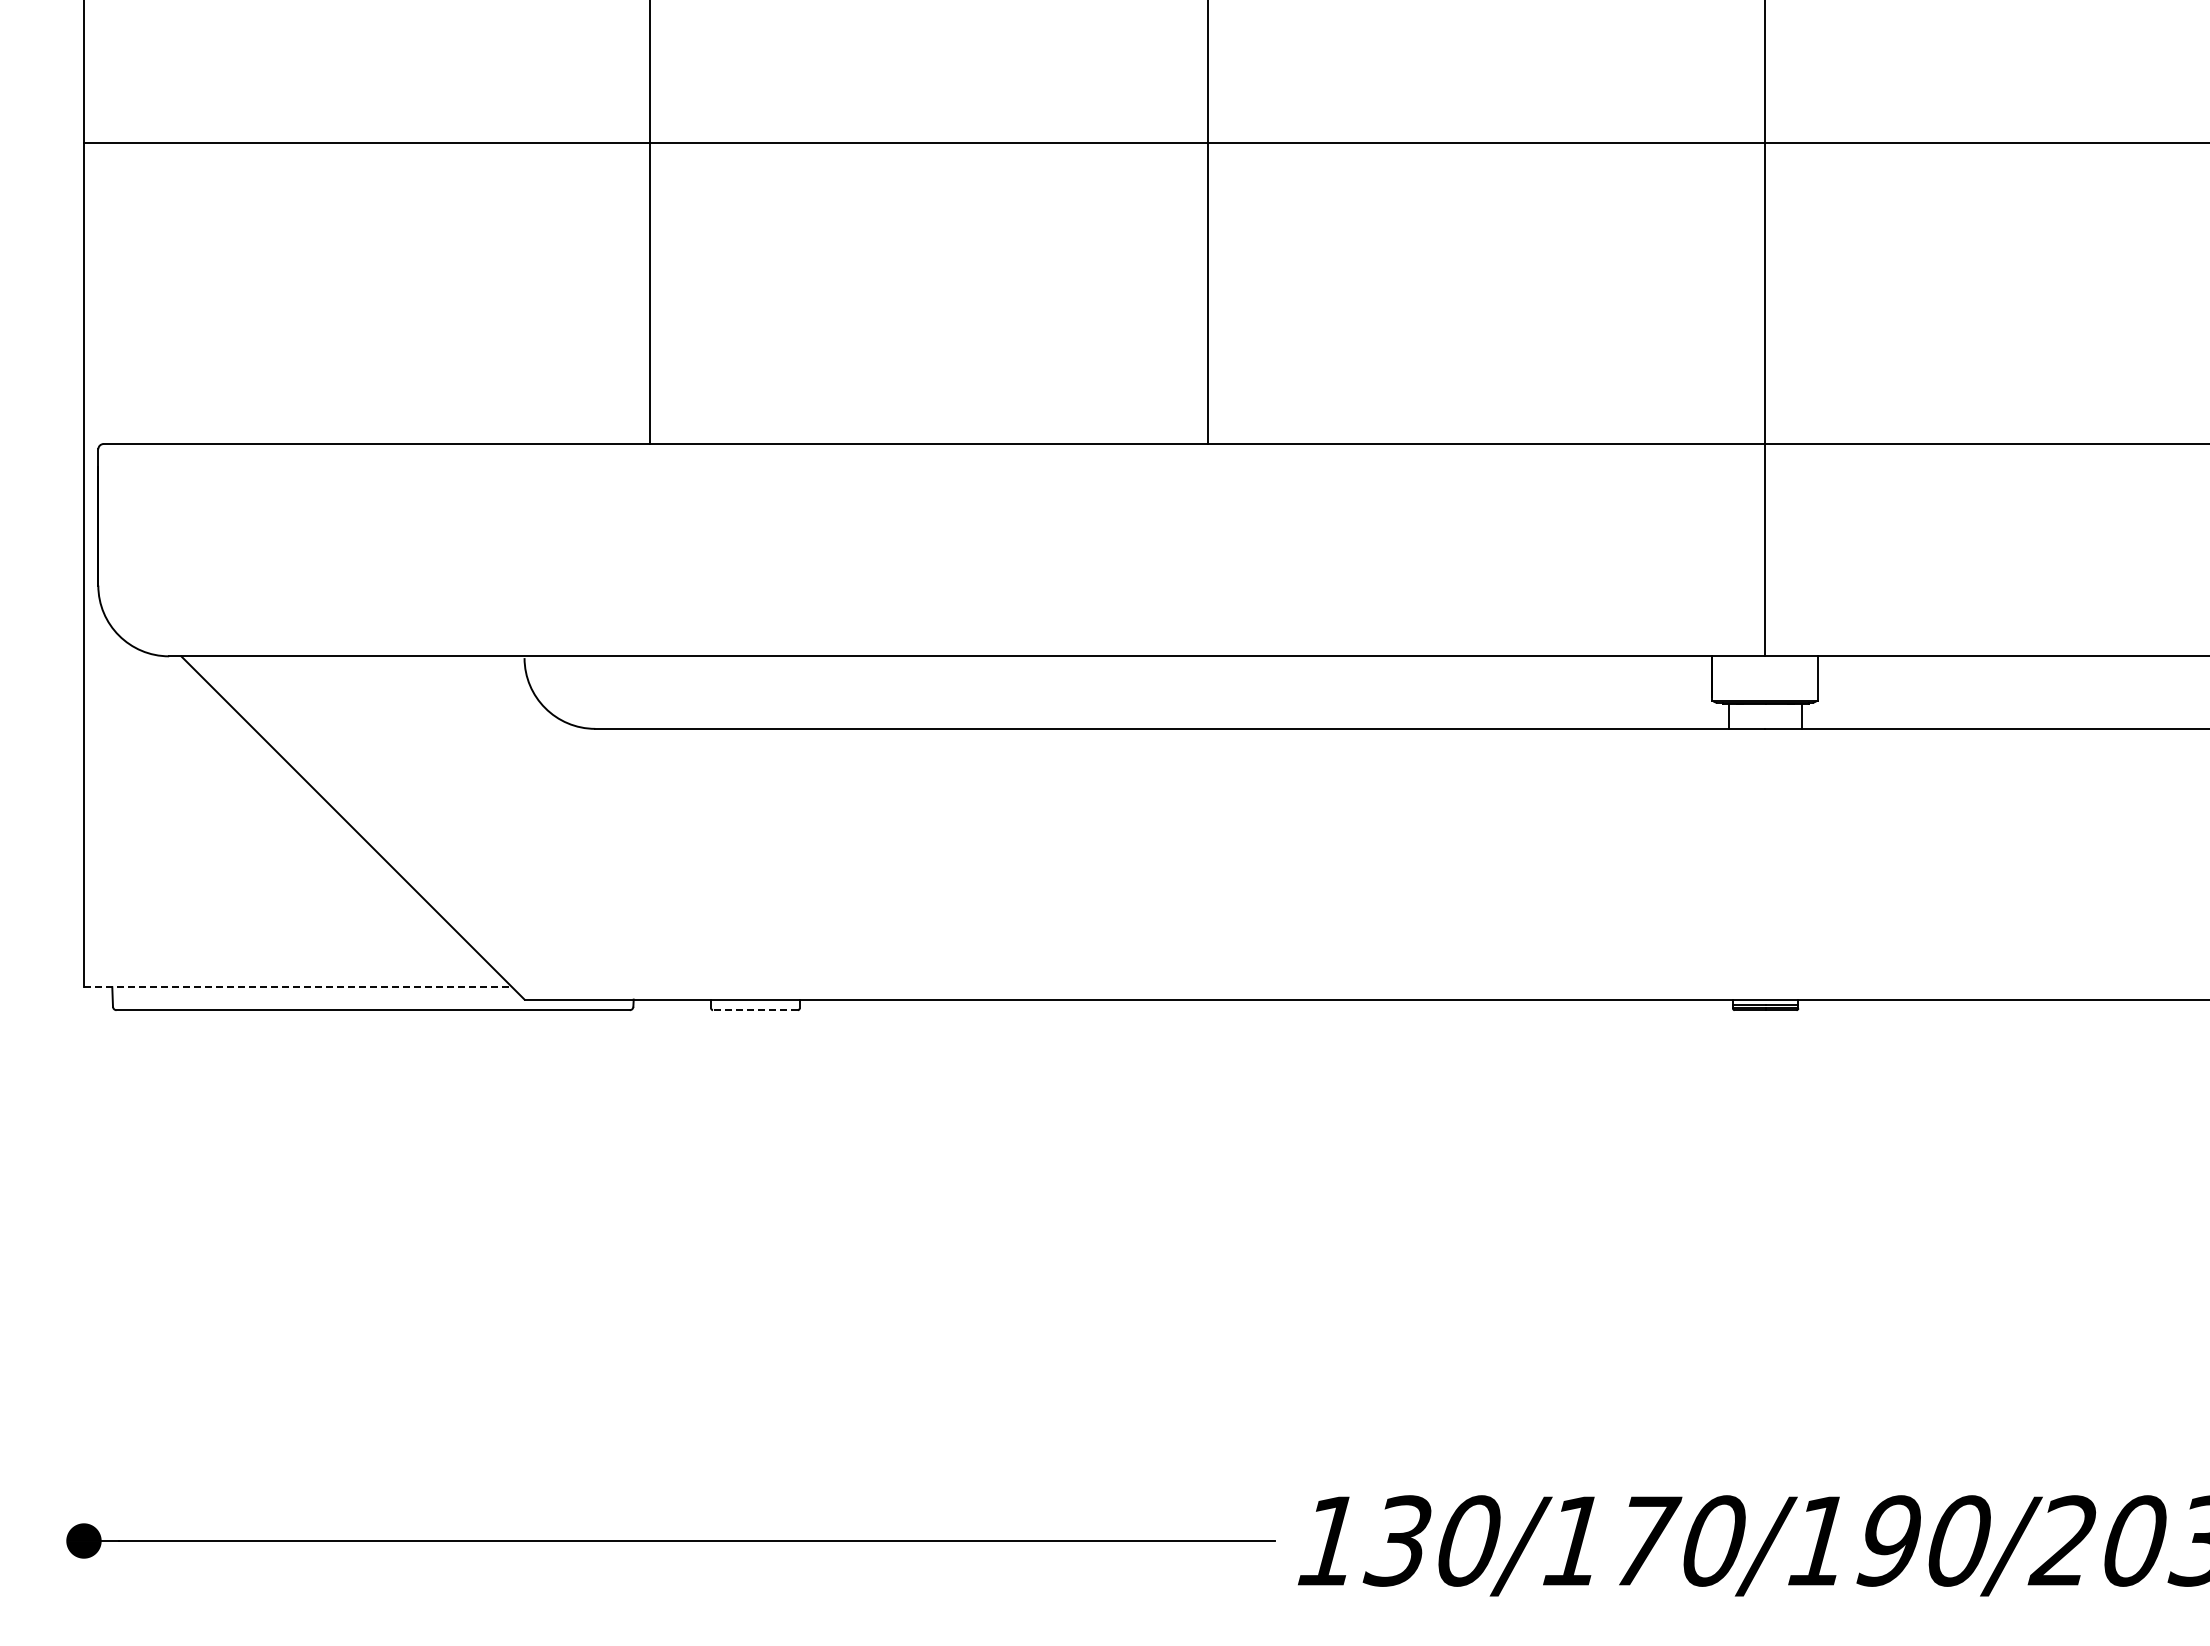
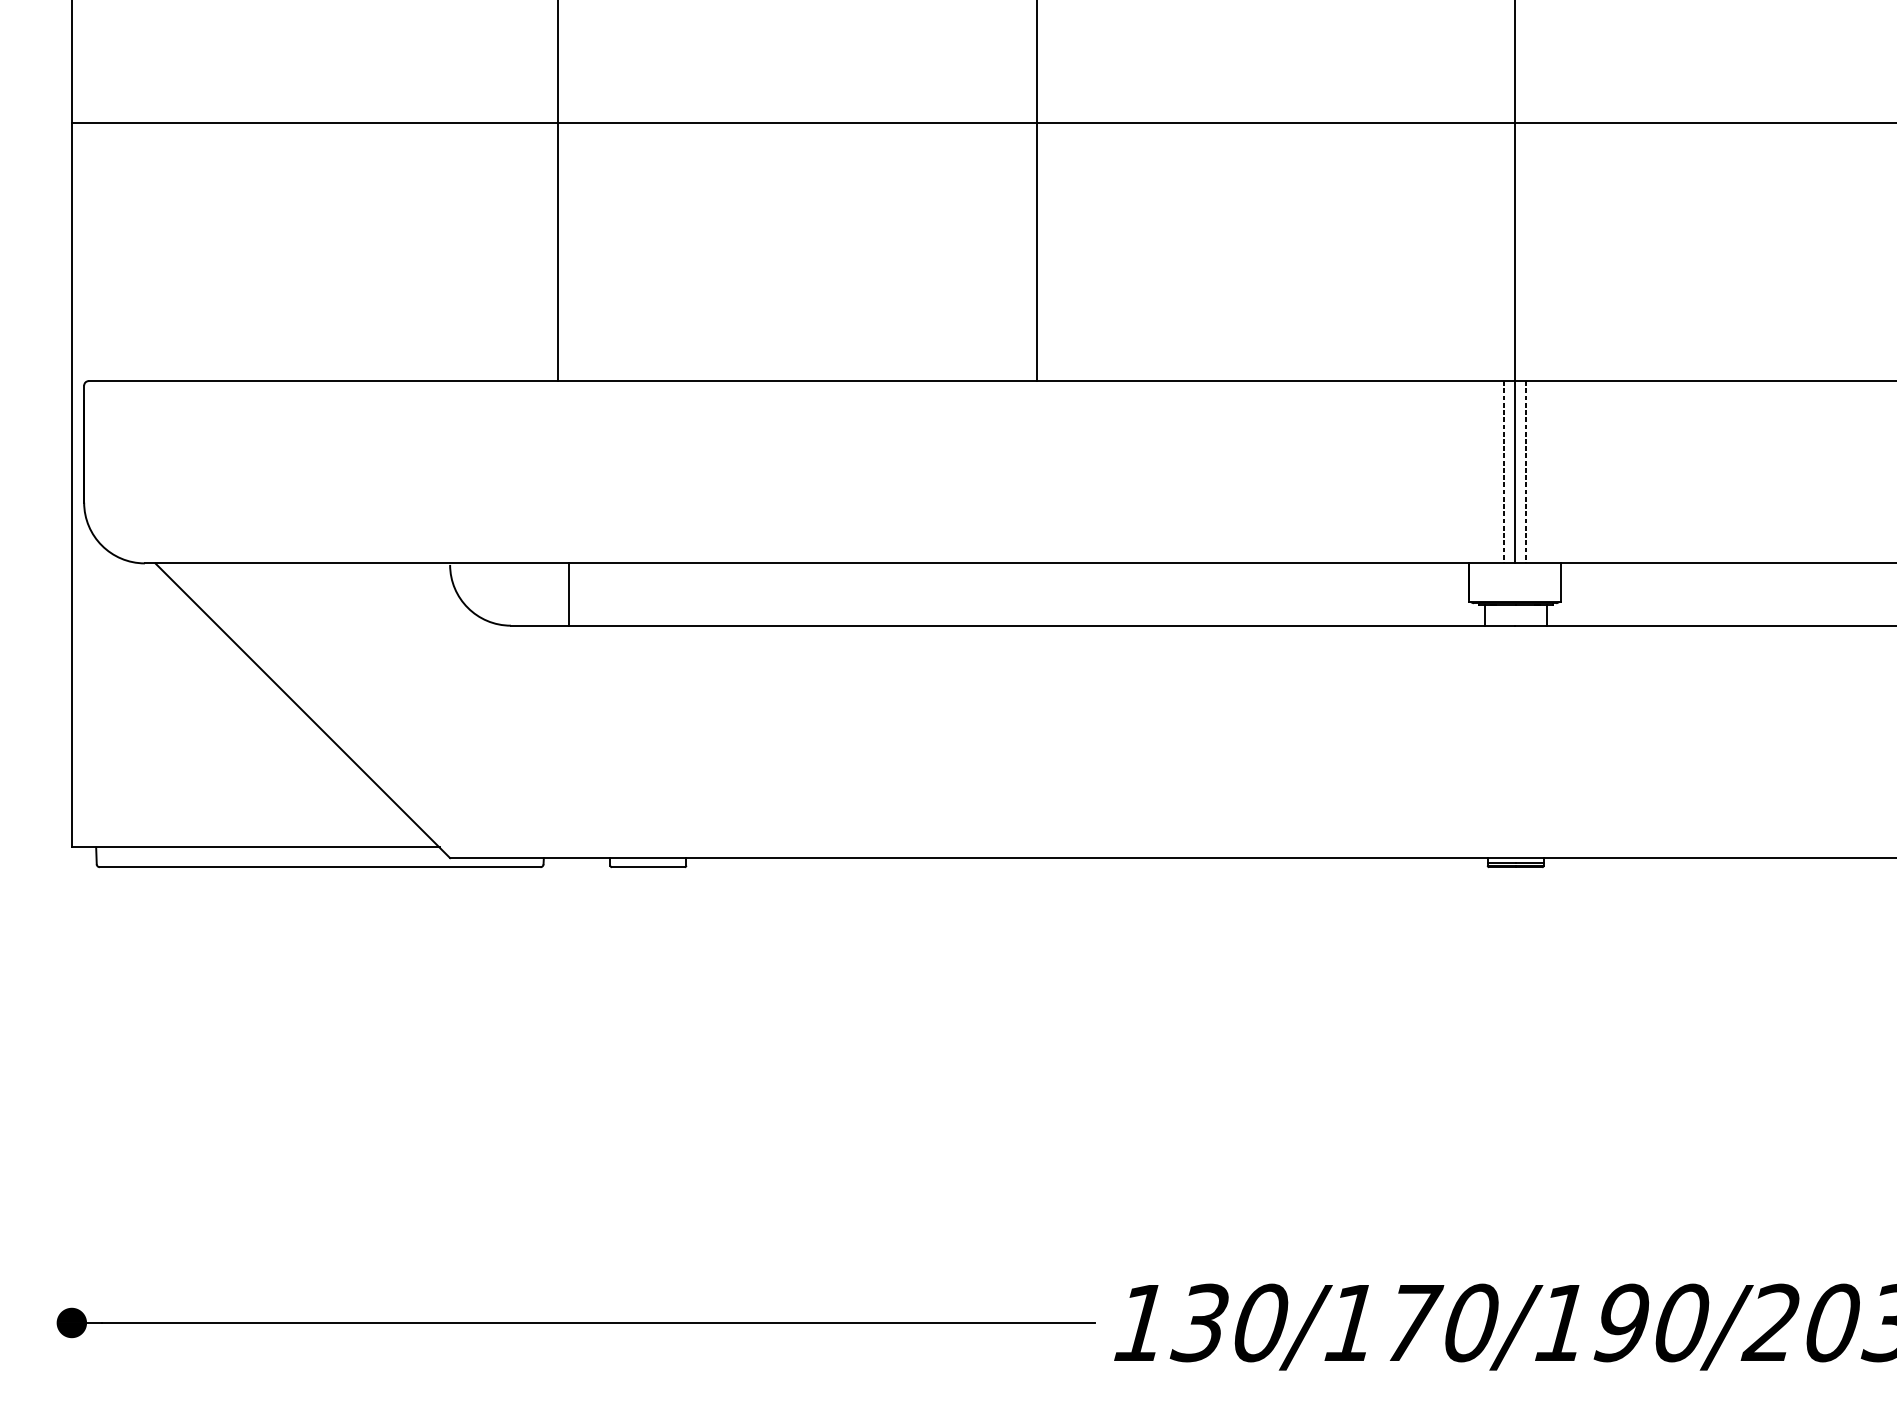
line: (1751, 550) -> (1503, 472), added
line: (1778, 550) -> (1526, 472), added
line: (662, 692) -> (568, 594), added
line: (298, 987) -> (256, 847), dashed -> solid
line: (754, 1010) -> (647, 867), dashed -> solid

